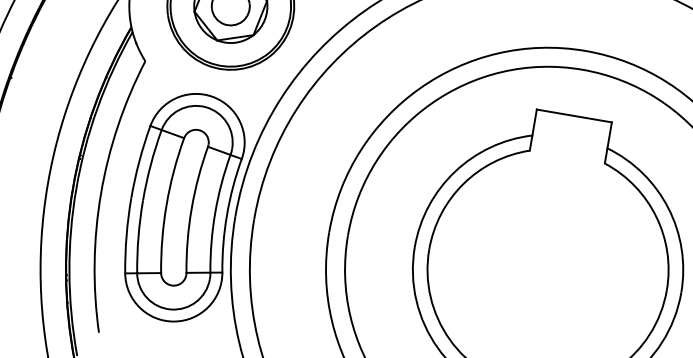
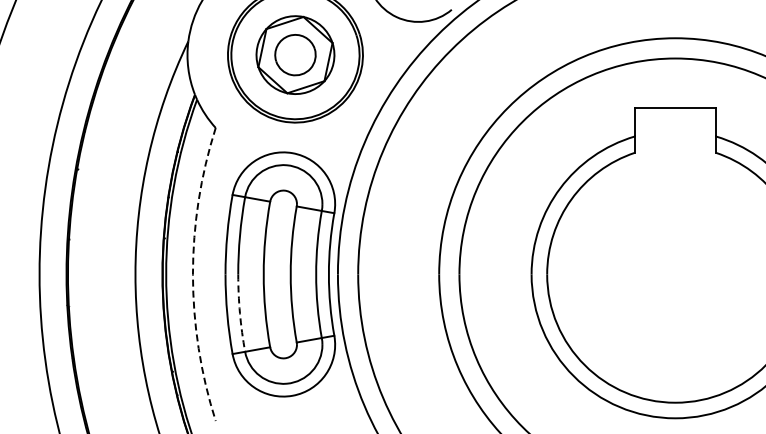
arc: (100, 193) -> (192, 274), solid -> dashed
arc: (138, 236) -> (239, 313), solid -> dashed

